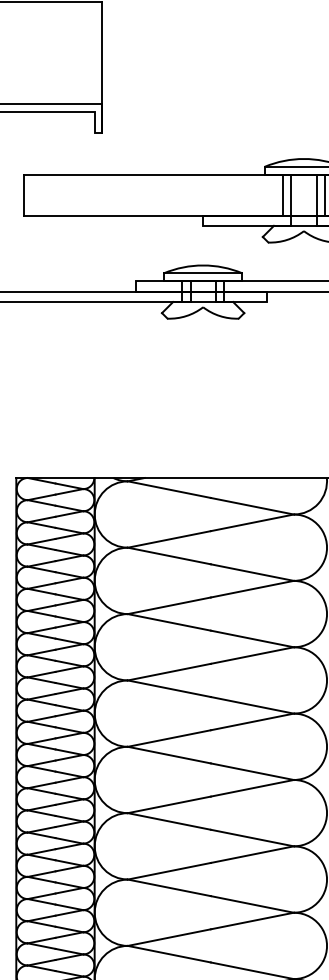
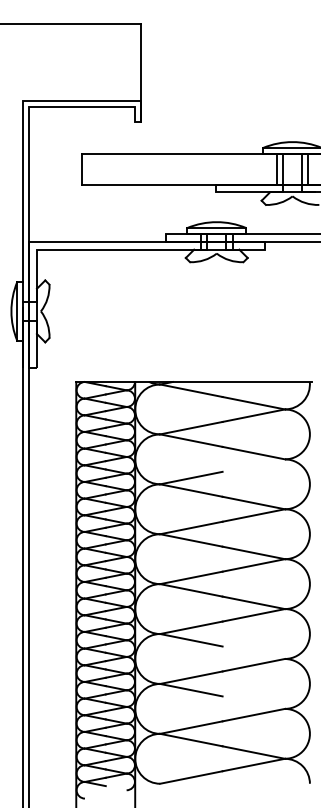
line: (251, 589) -> (253, 465), removed
line: (251, 837) -> (253, 652), removed
line: (251, 904) -> (253, 702), removed

